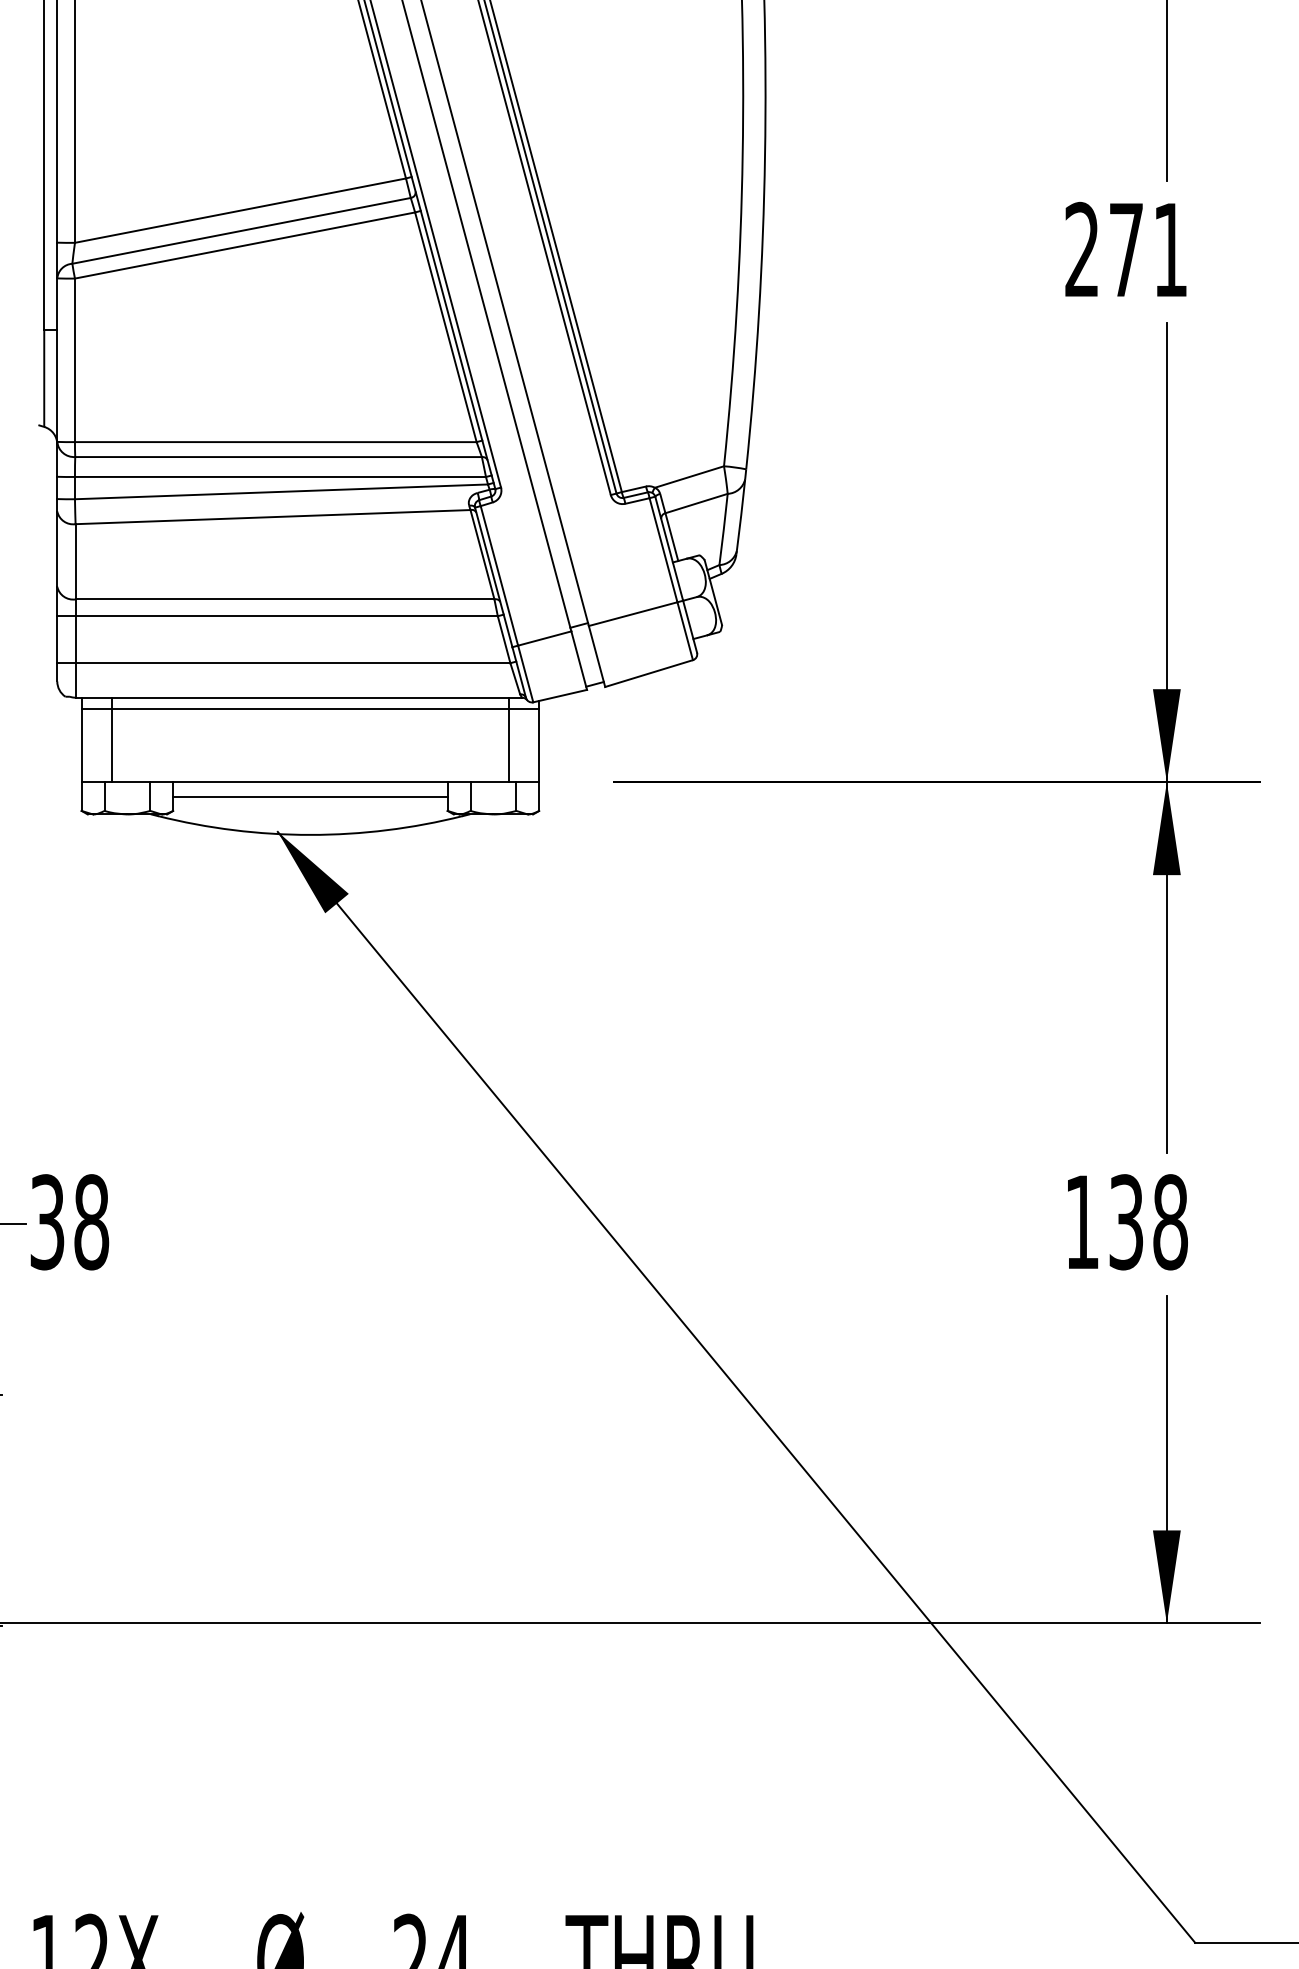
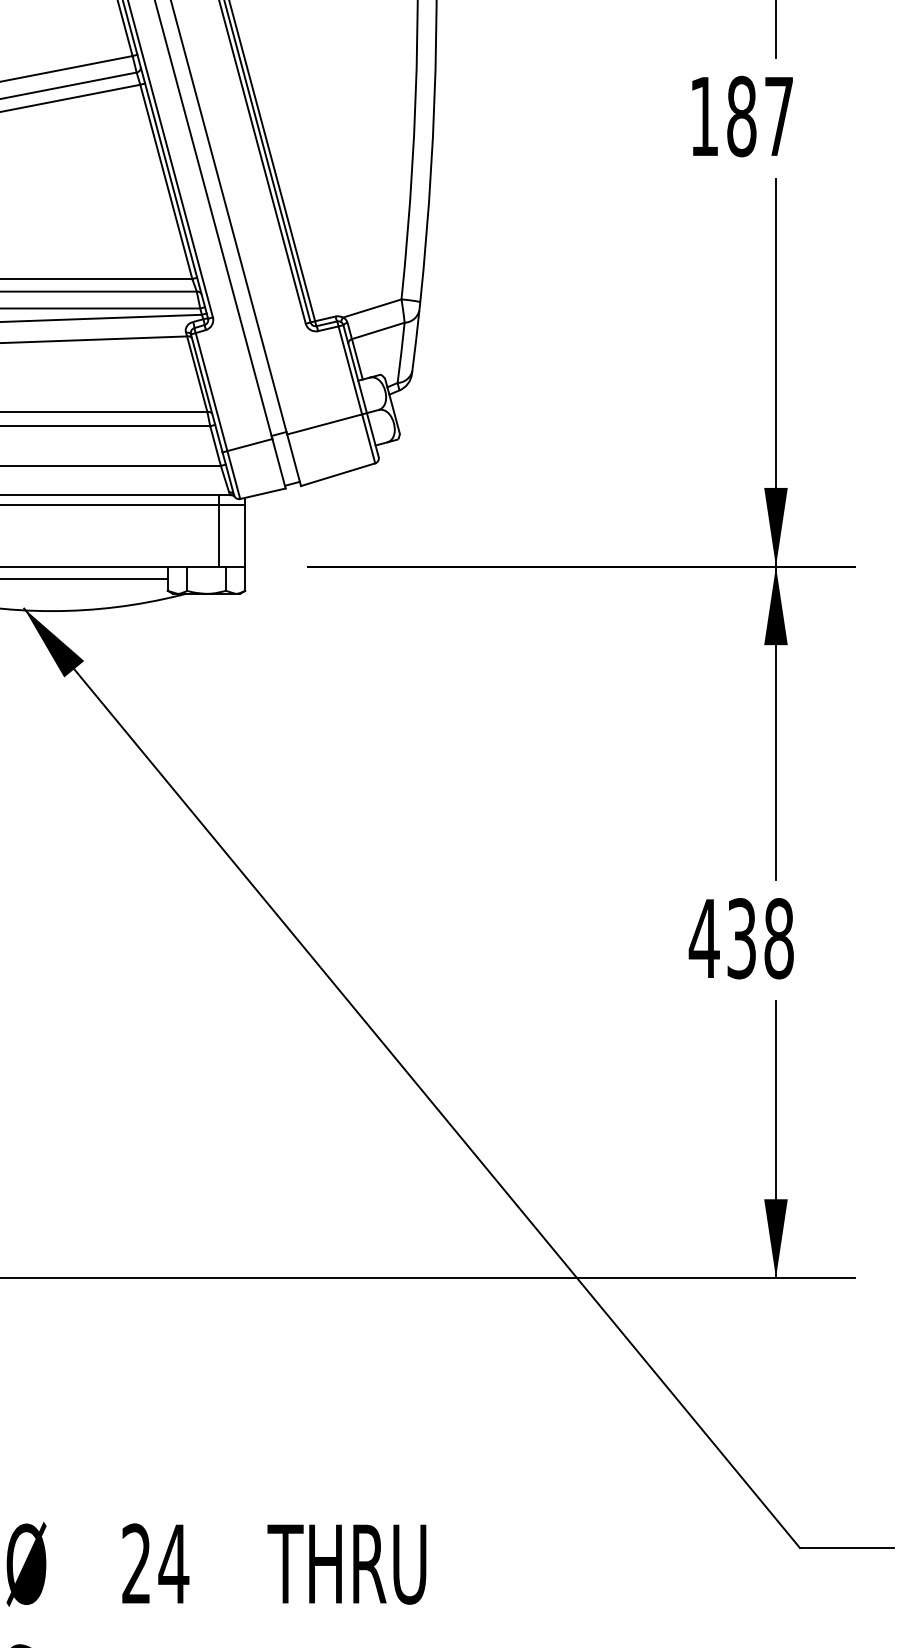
text: (1125, 249) -> (741, 116), 271 -> 187
text: (1081, 1221) -> (703, 938), 138 -> 438

